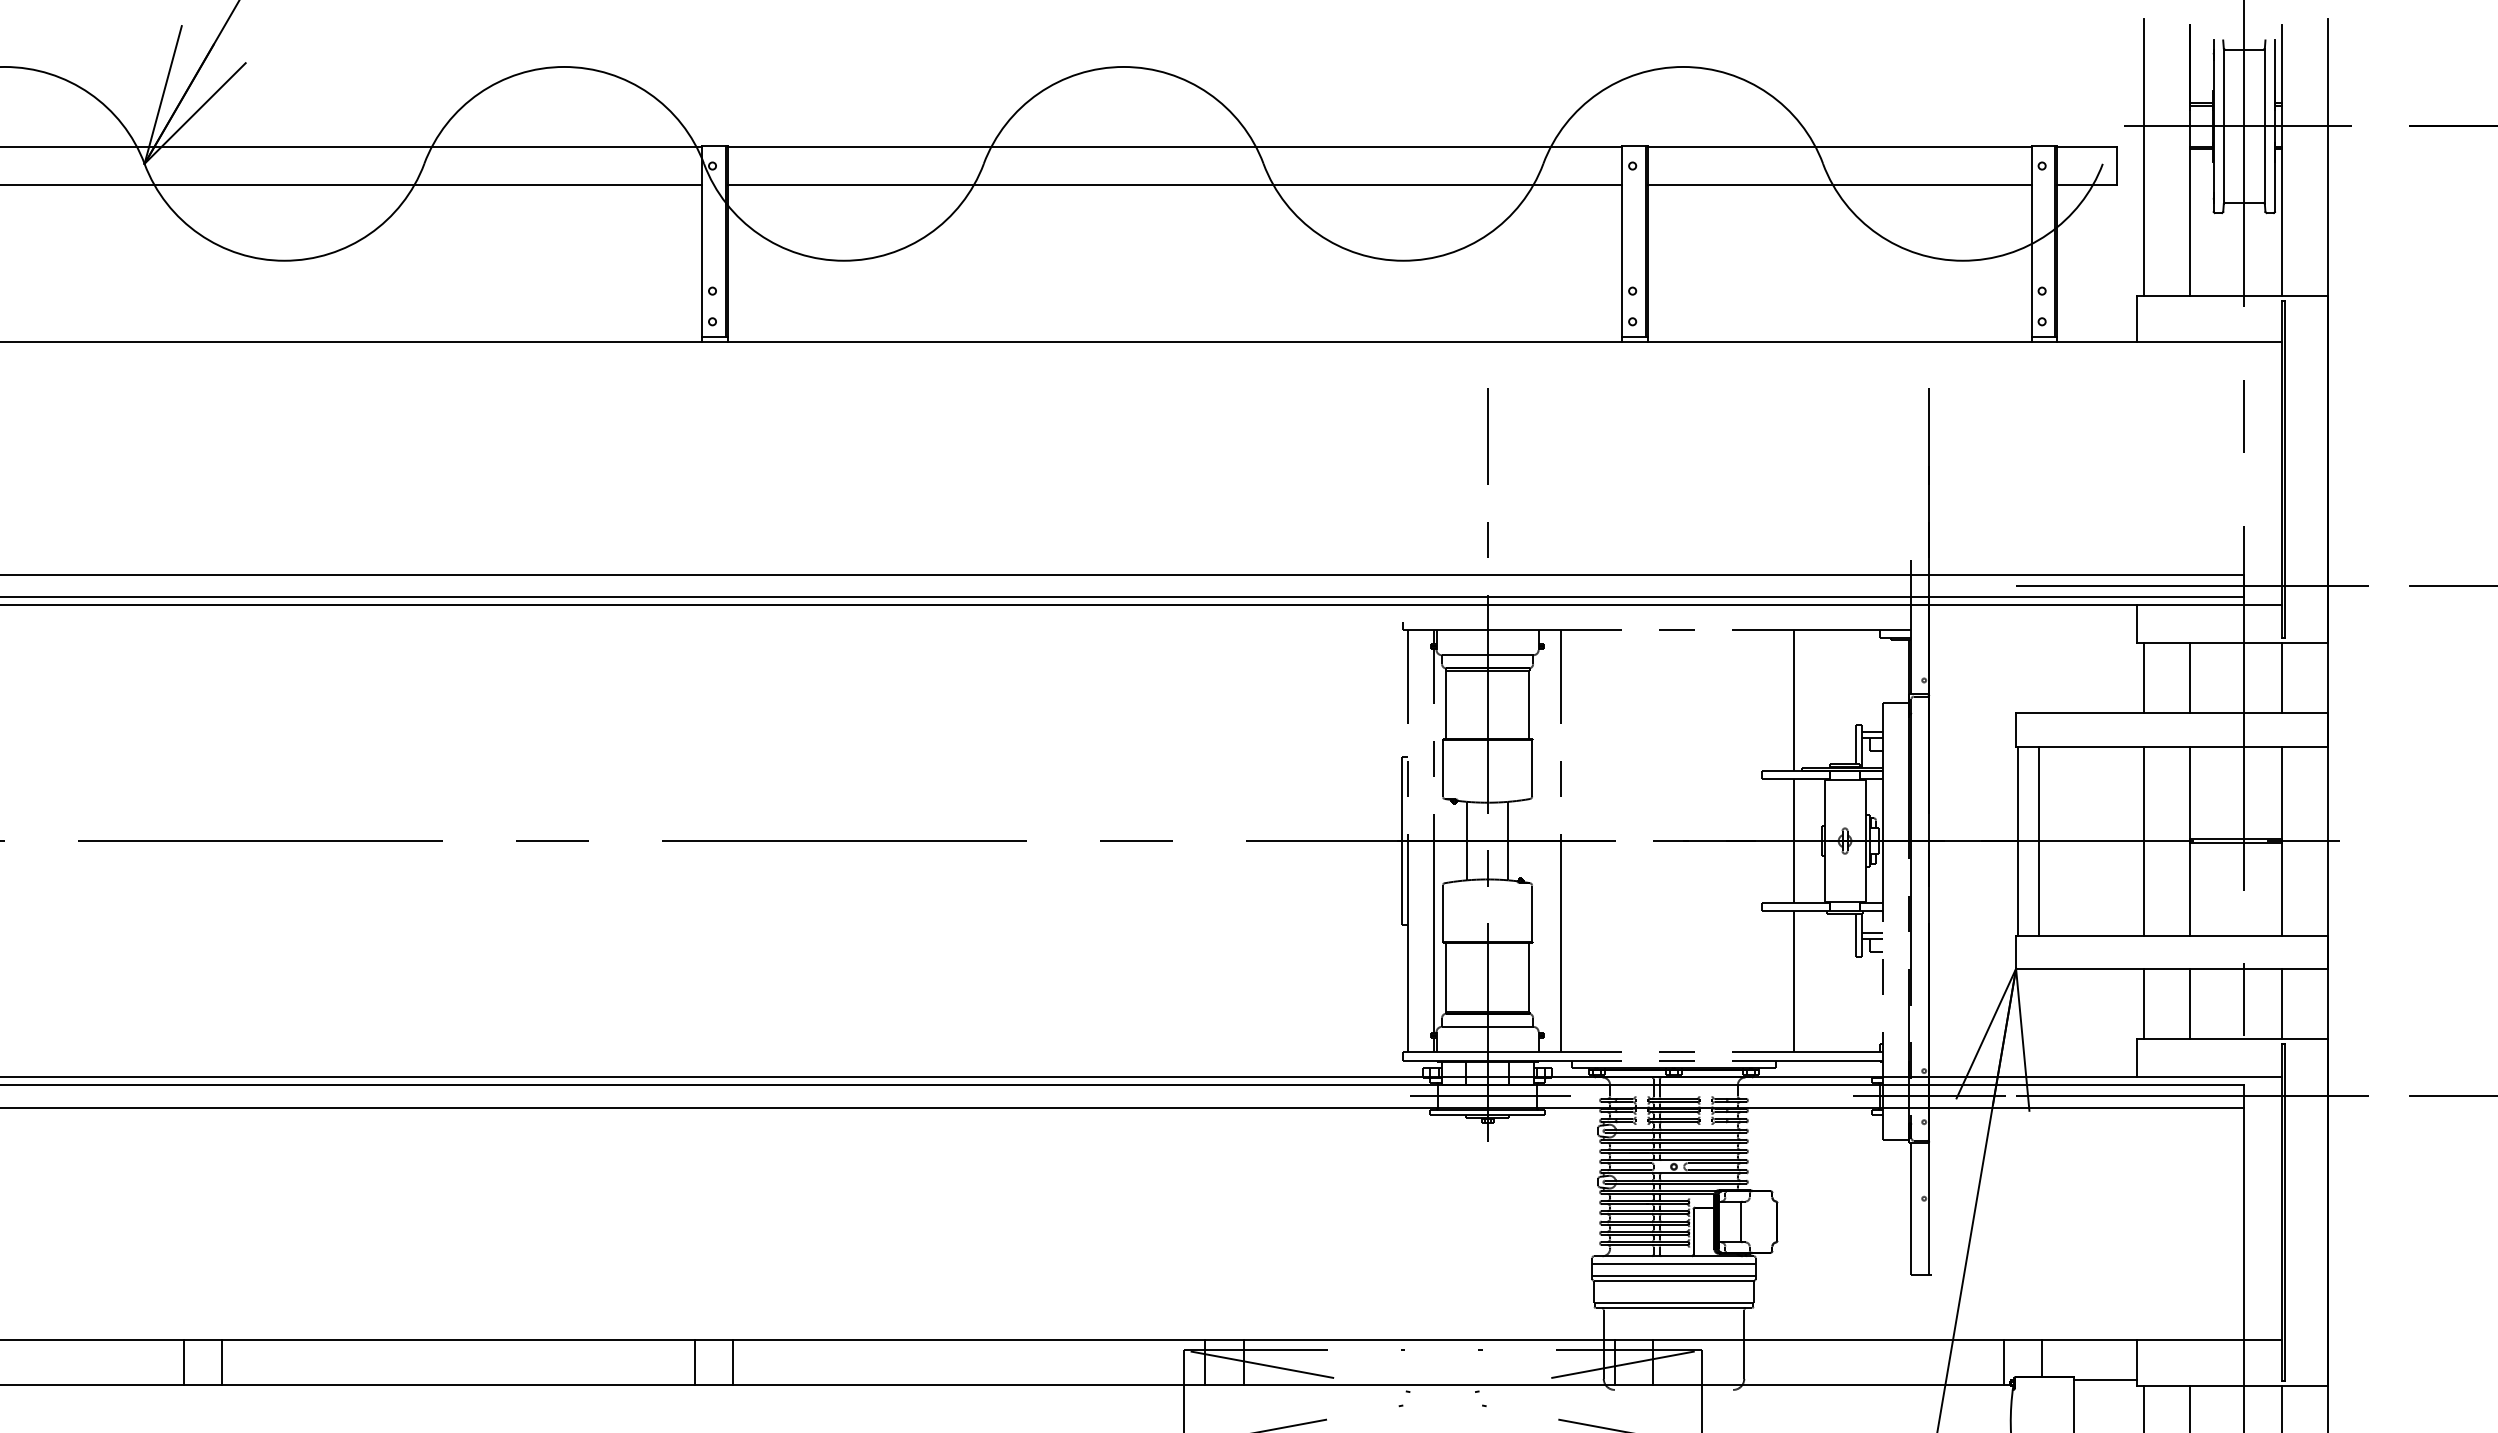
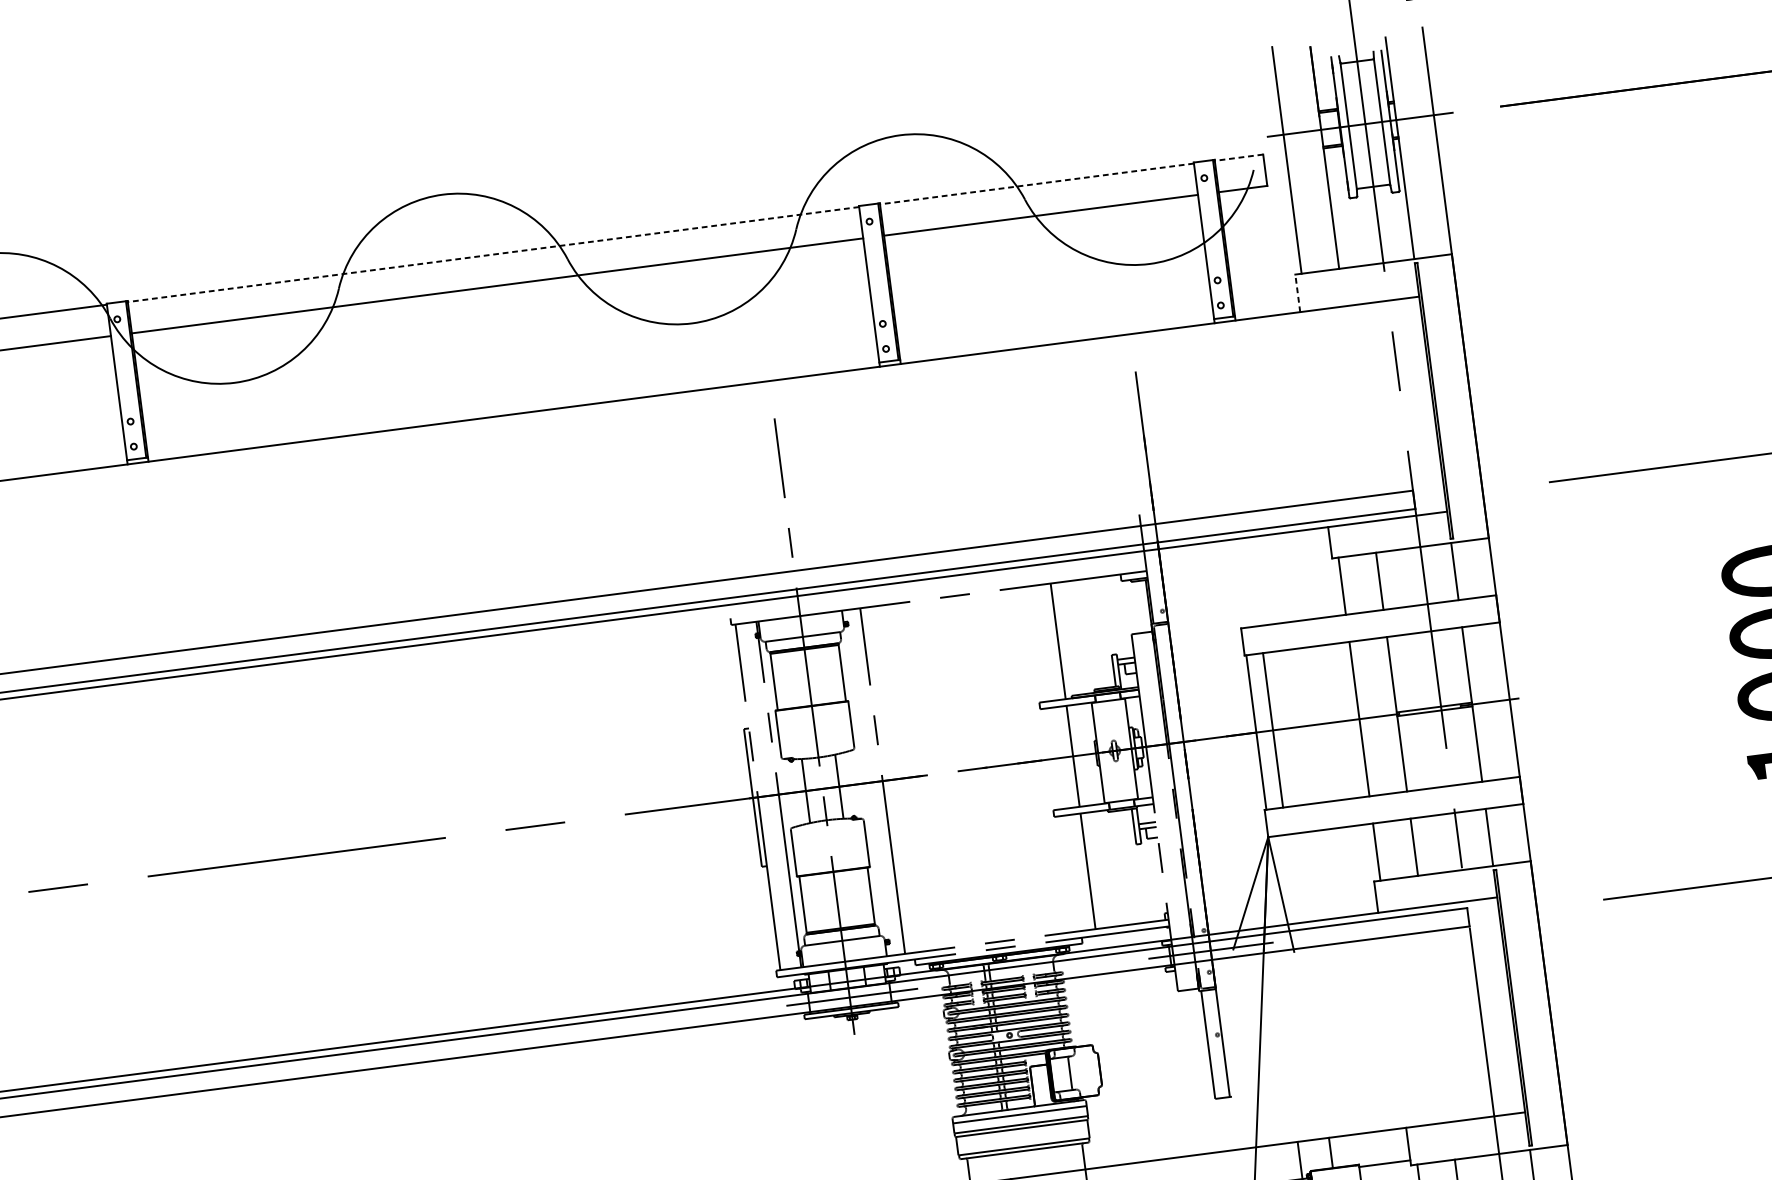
line: (1174, 146) -> (492, 254), solid -> dashed
line: (1839, 146) -> (1036, 183), solid -> dashed
line: (2087, 146) -> (1239, 157), solid -> dashed
line: (2136, 319) -> (1297, 293), solid -> dashed
line: (2192, 585) -> (1371, 505), removed
line: (2192, 1096) -> (1426, 922), removed

